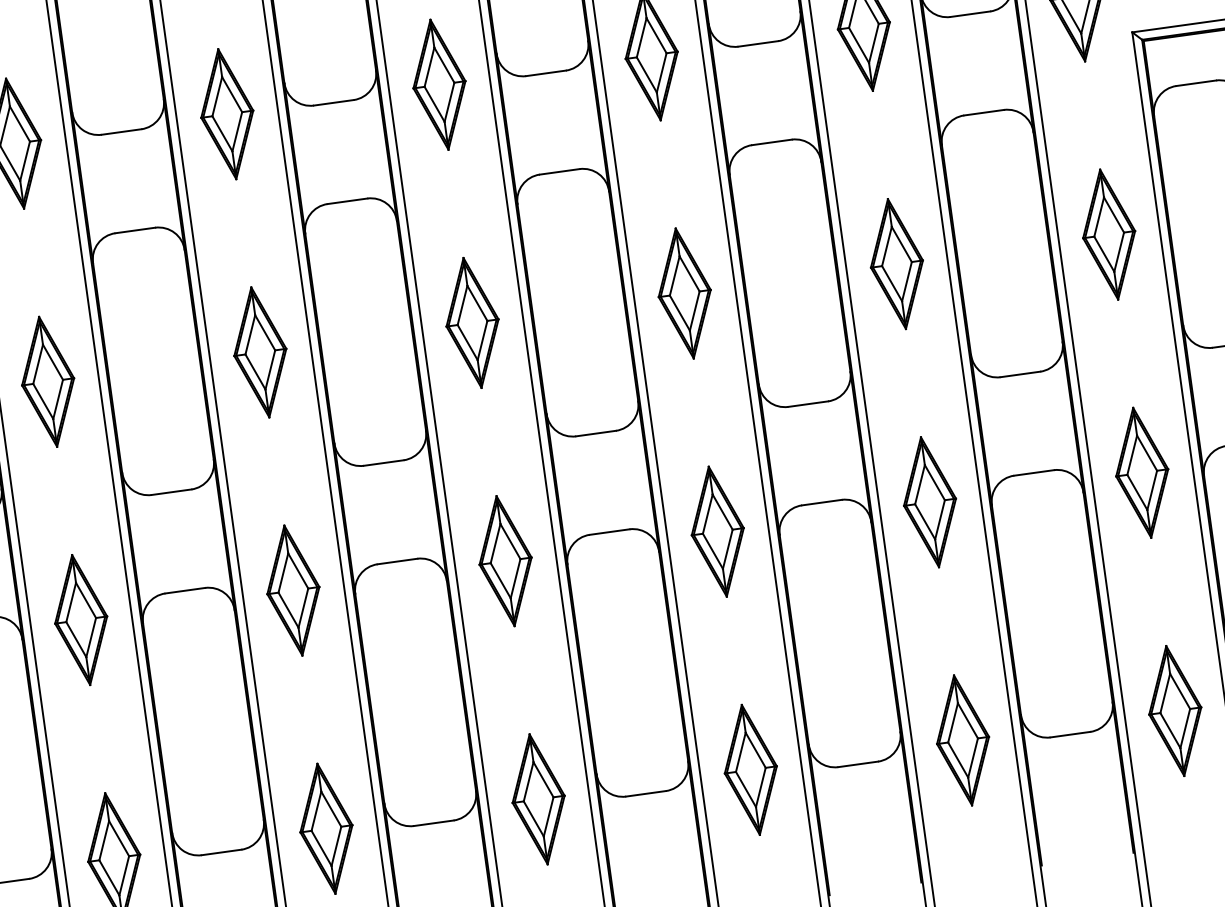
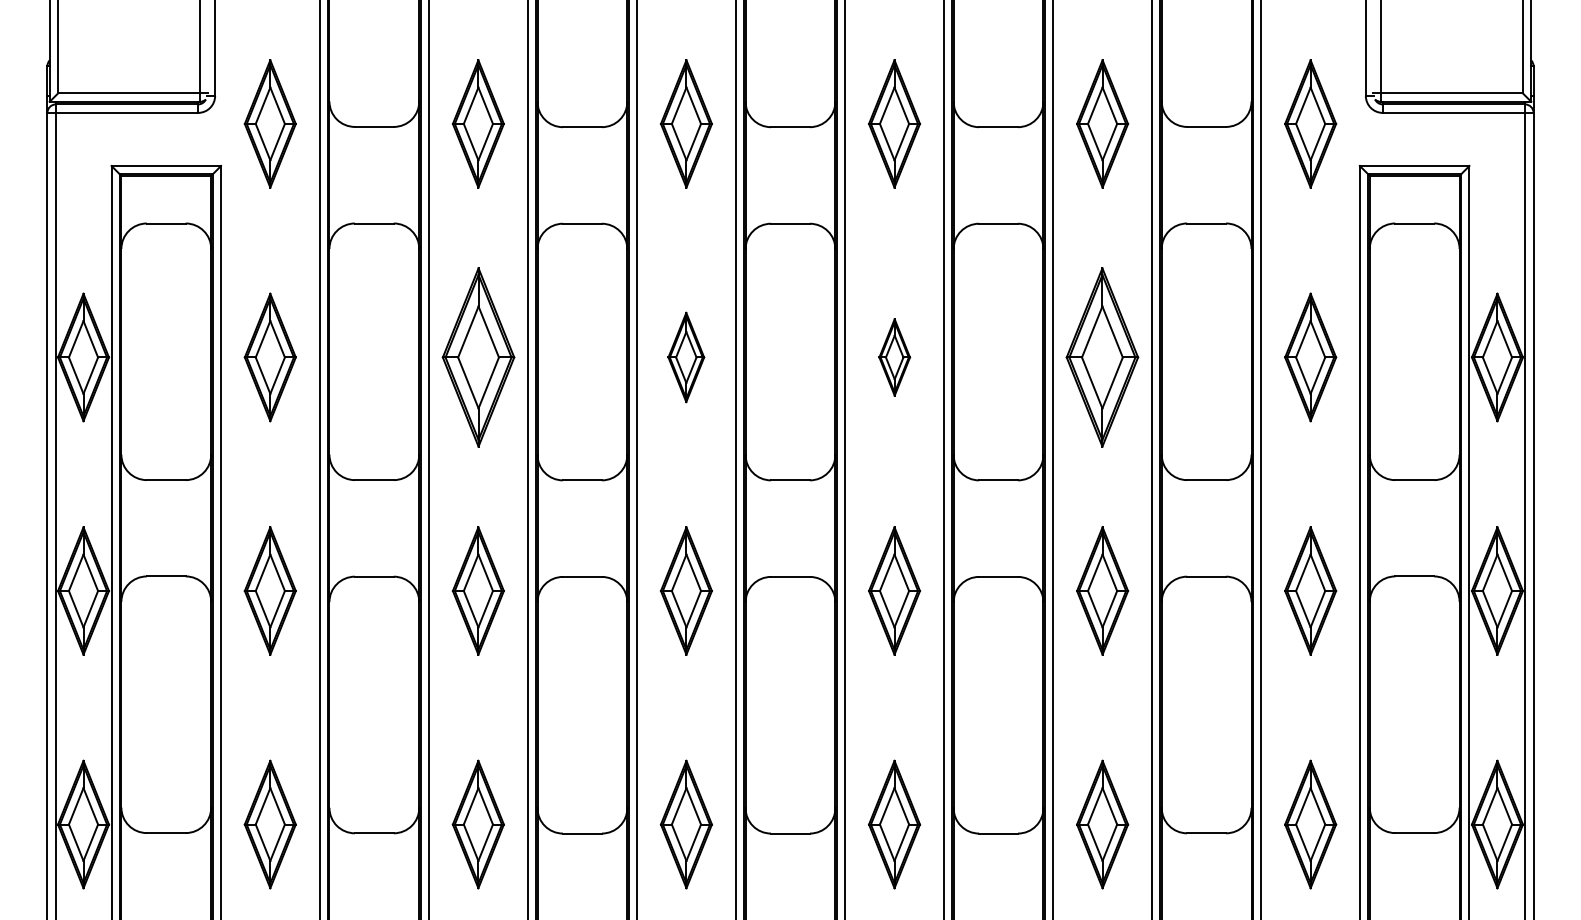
part: (896, 264) -> (1102, 357), size x1.4
part: (684, 293) -> (894, 357), size x0.6
part: (471, 323) -> (685, 357), size x0.7
part: (259, 352) -> (477, 357), size x1.4

